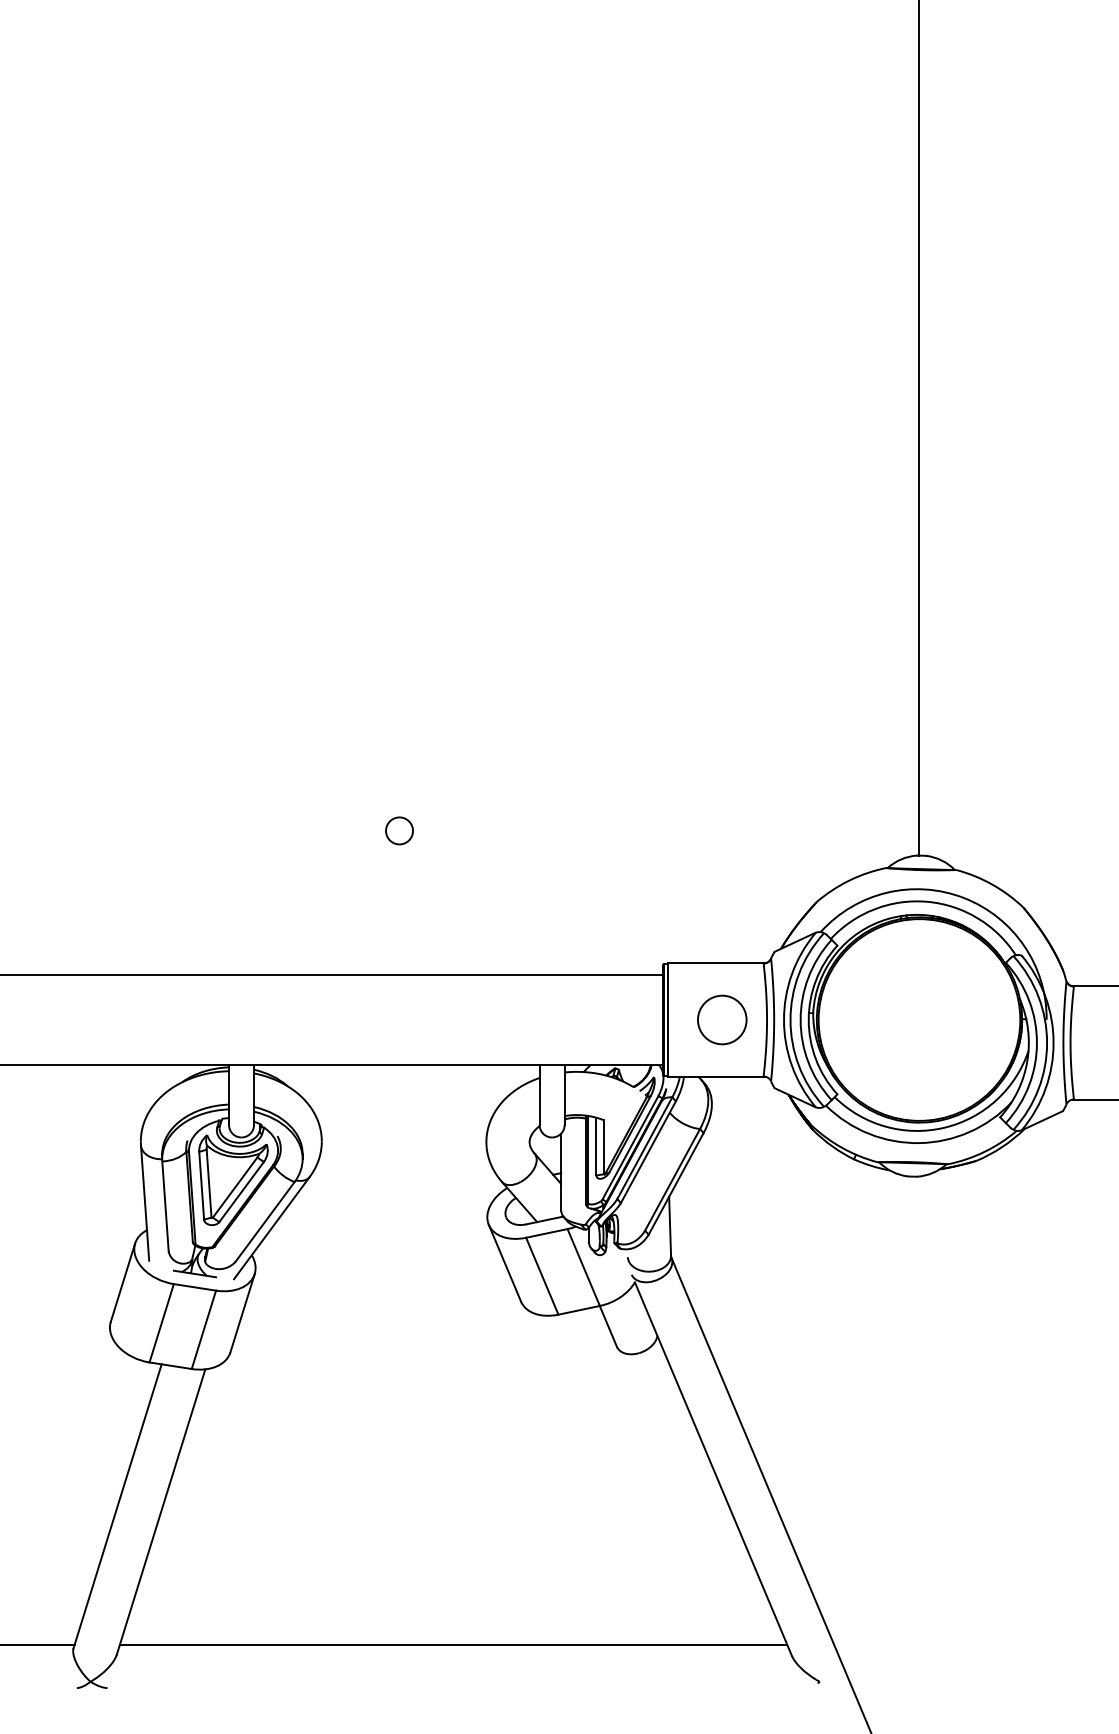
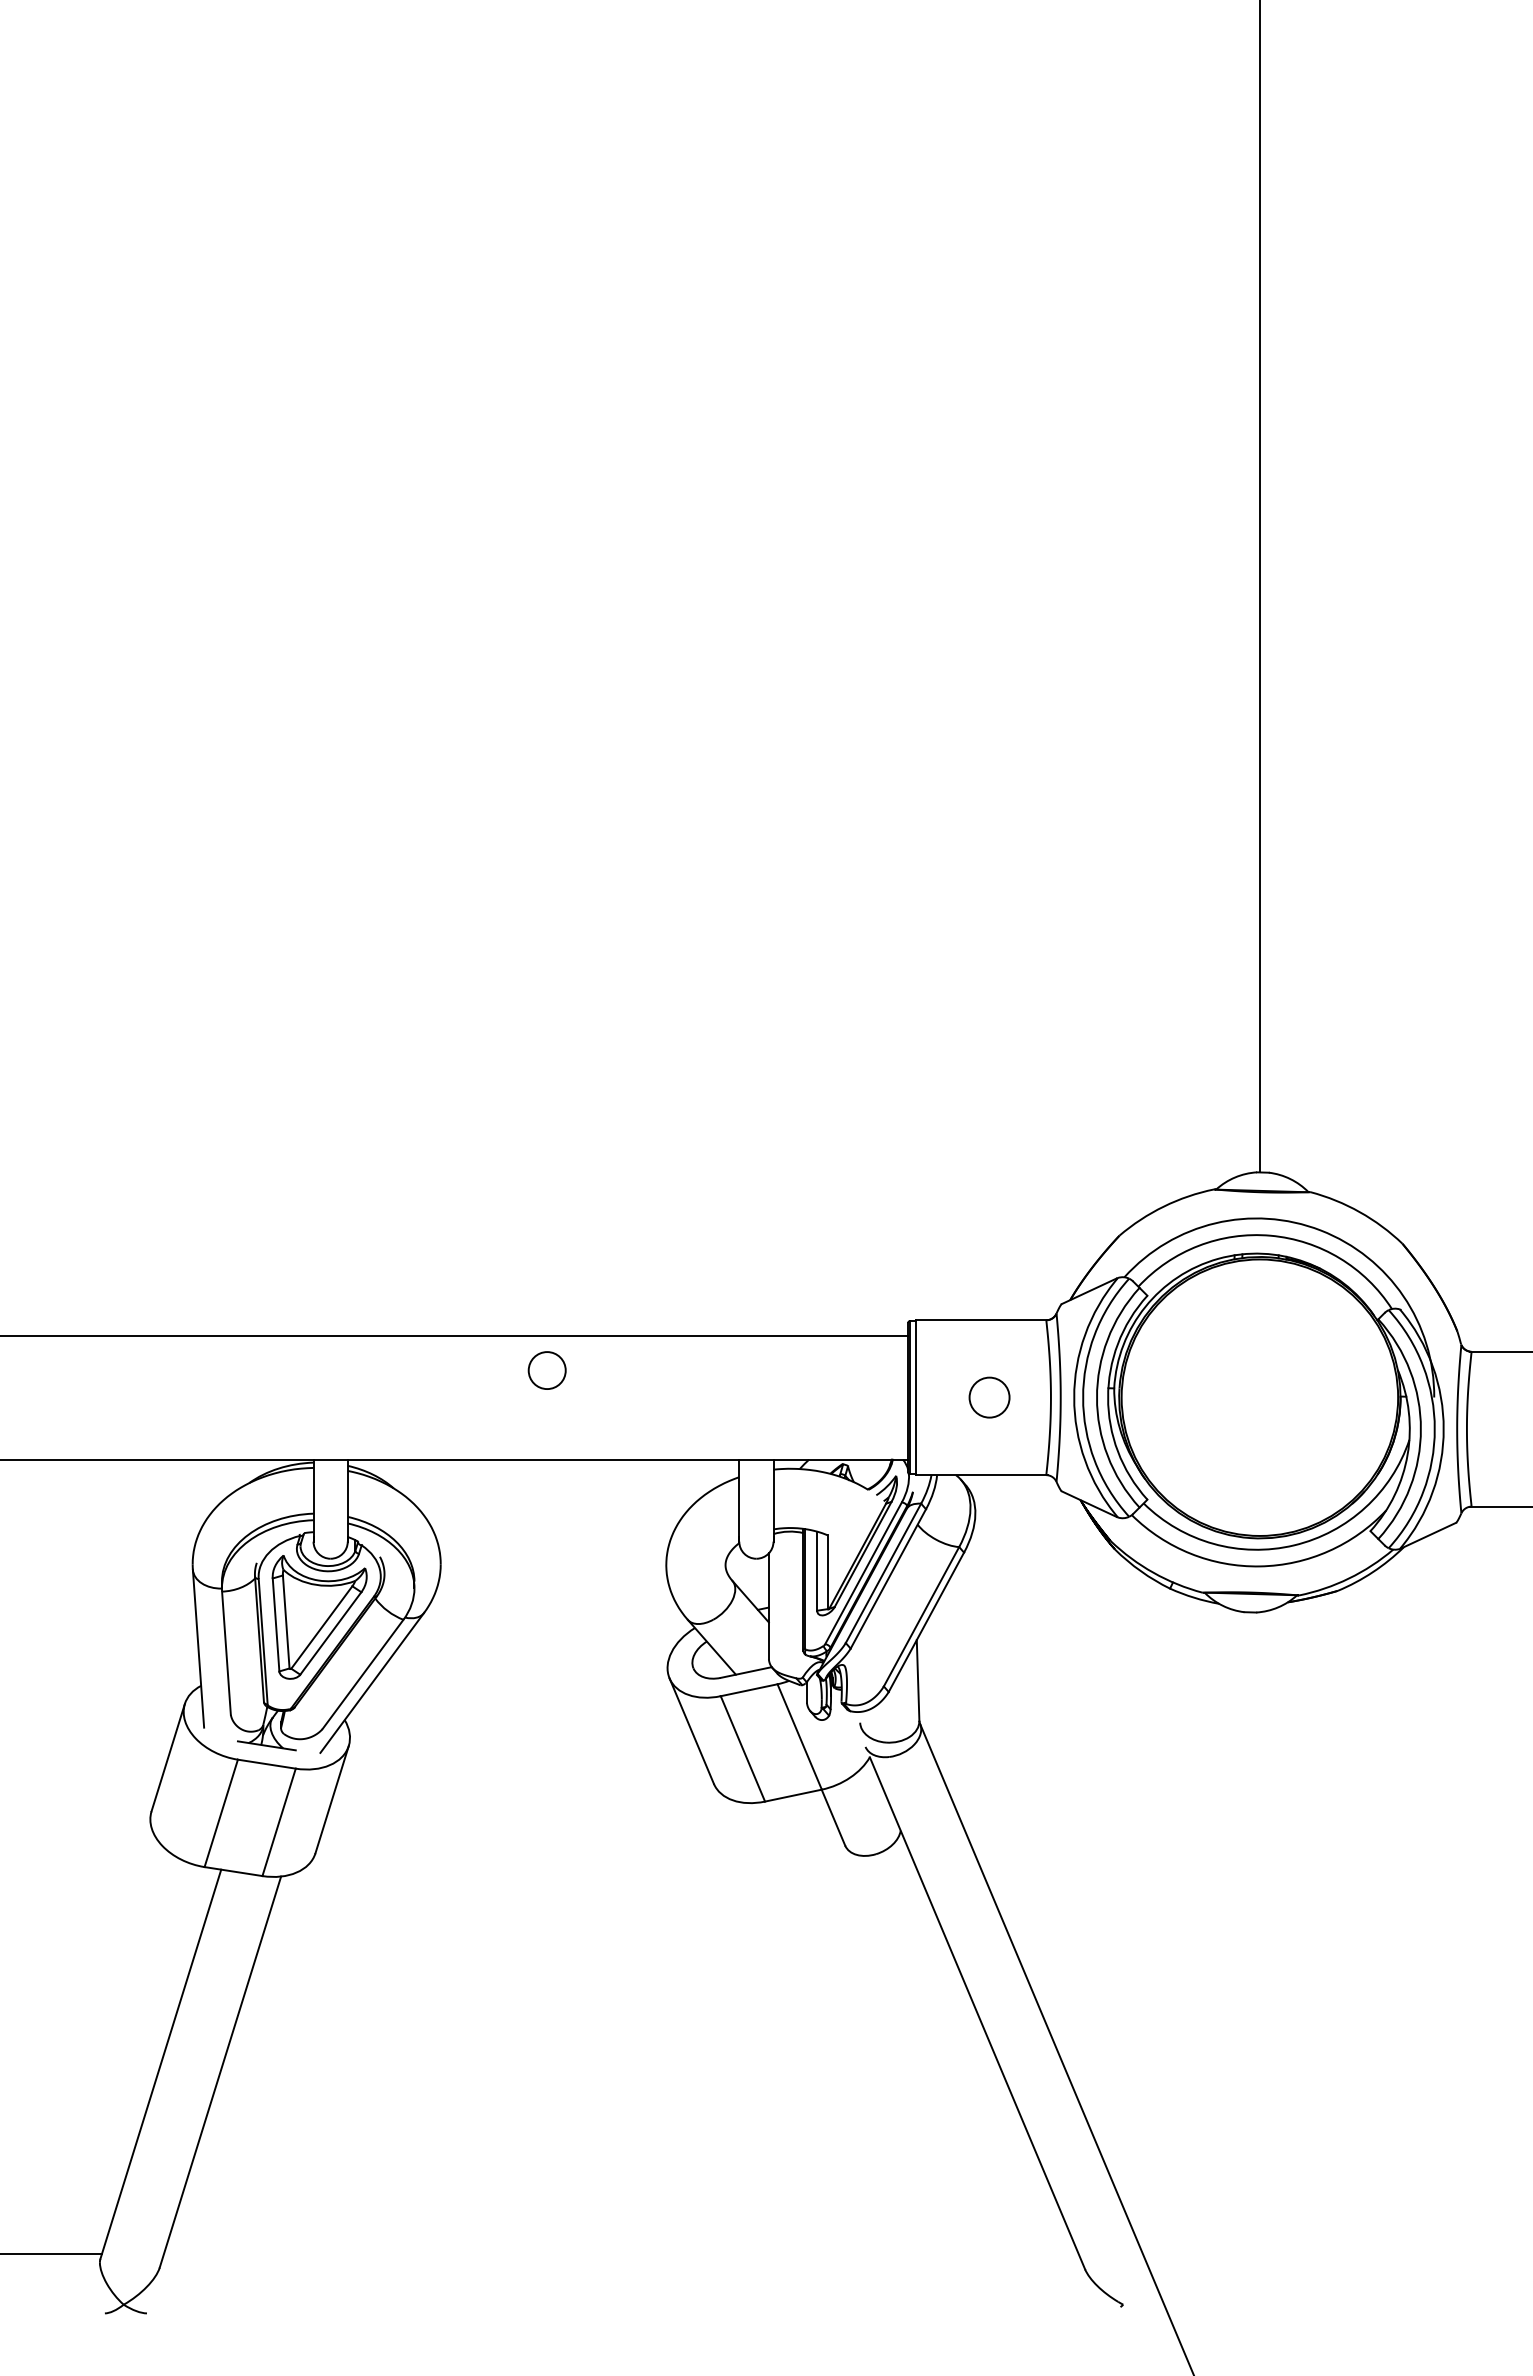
circle: (398, 830) -> (546, 1370), moved
circle: (722, 1019) -> (989, 1397), size x0.6
line: (452, 1645) -> (620, 2254), removed

